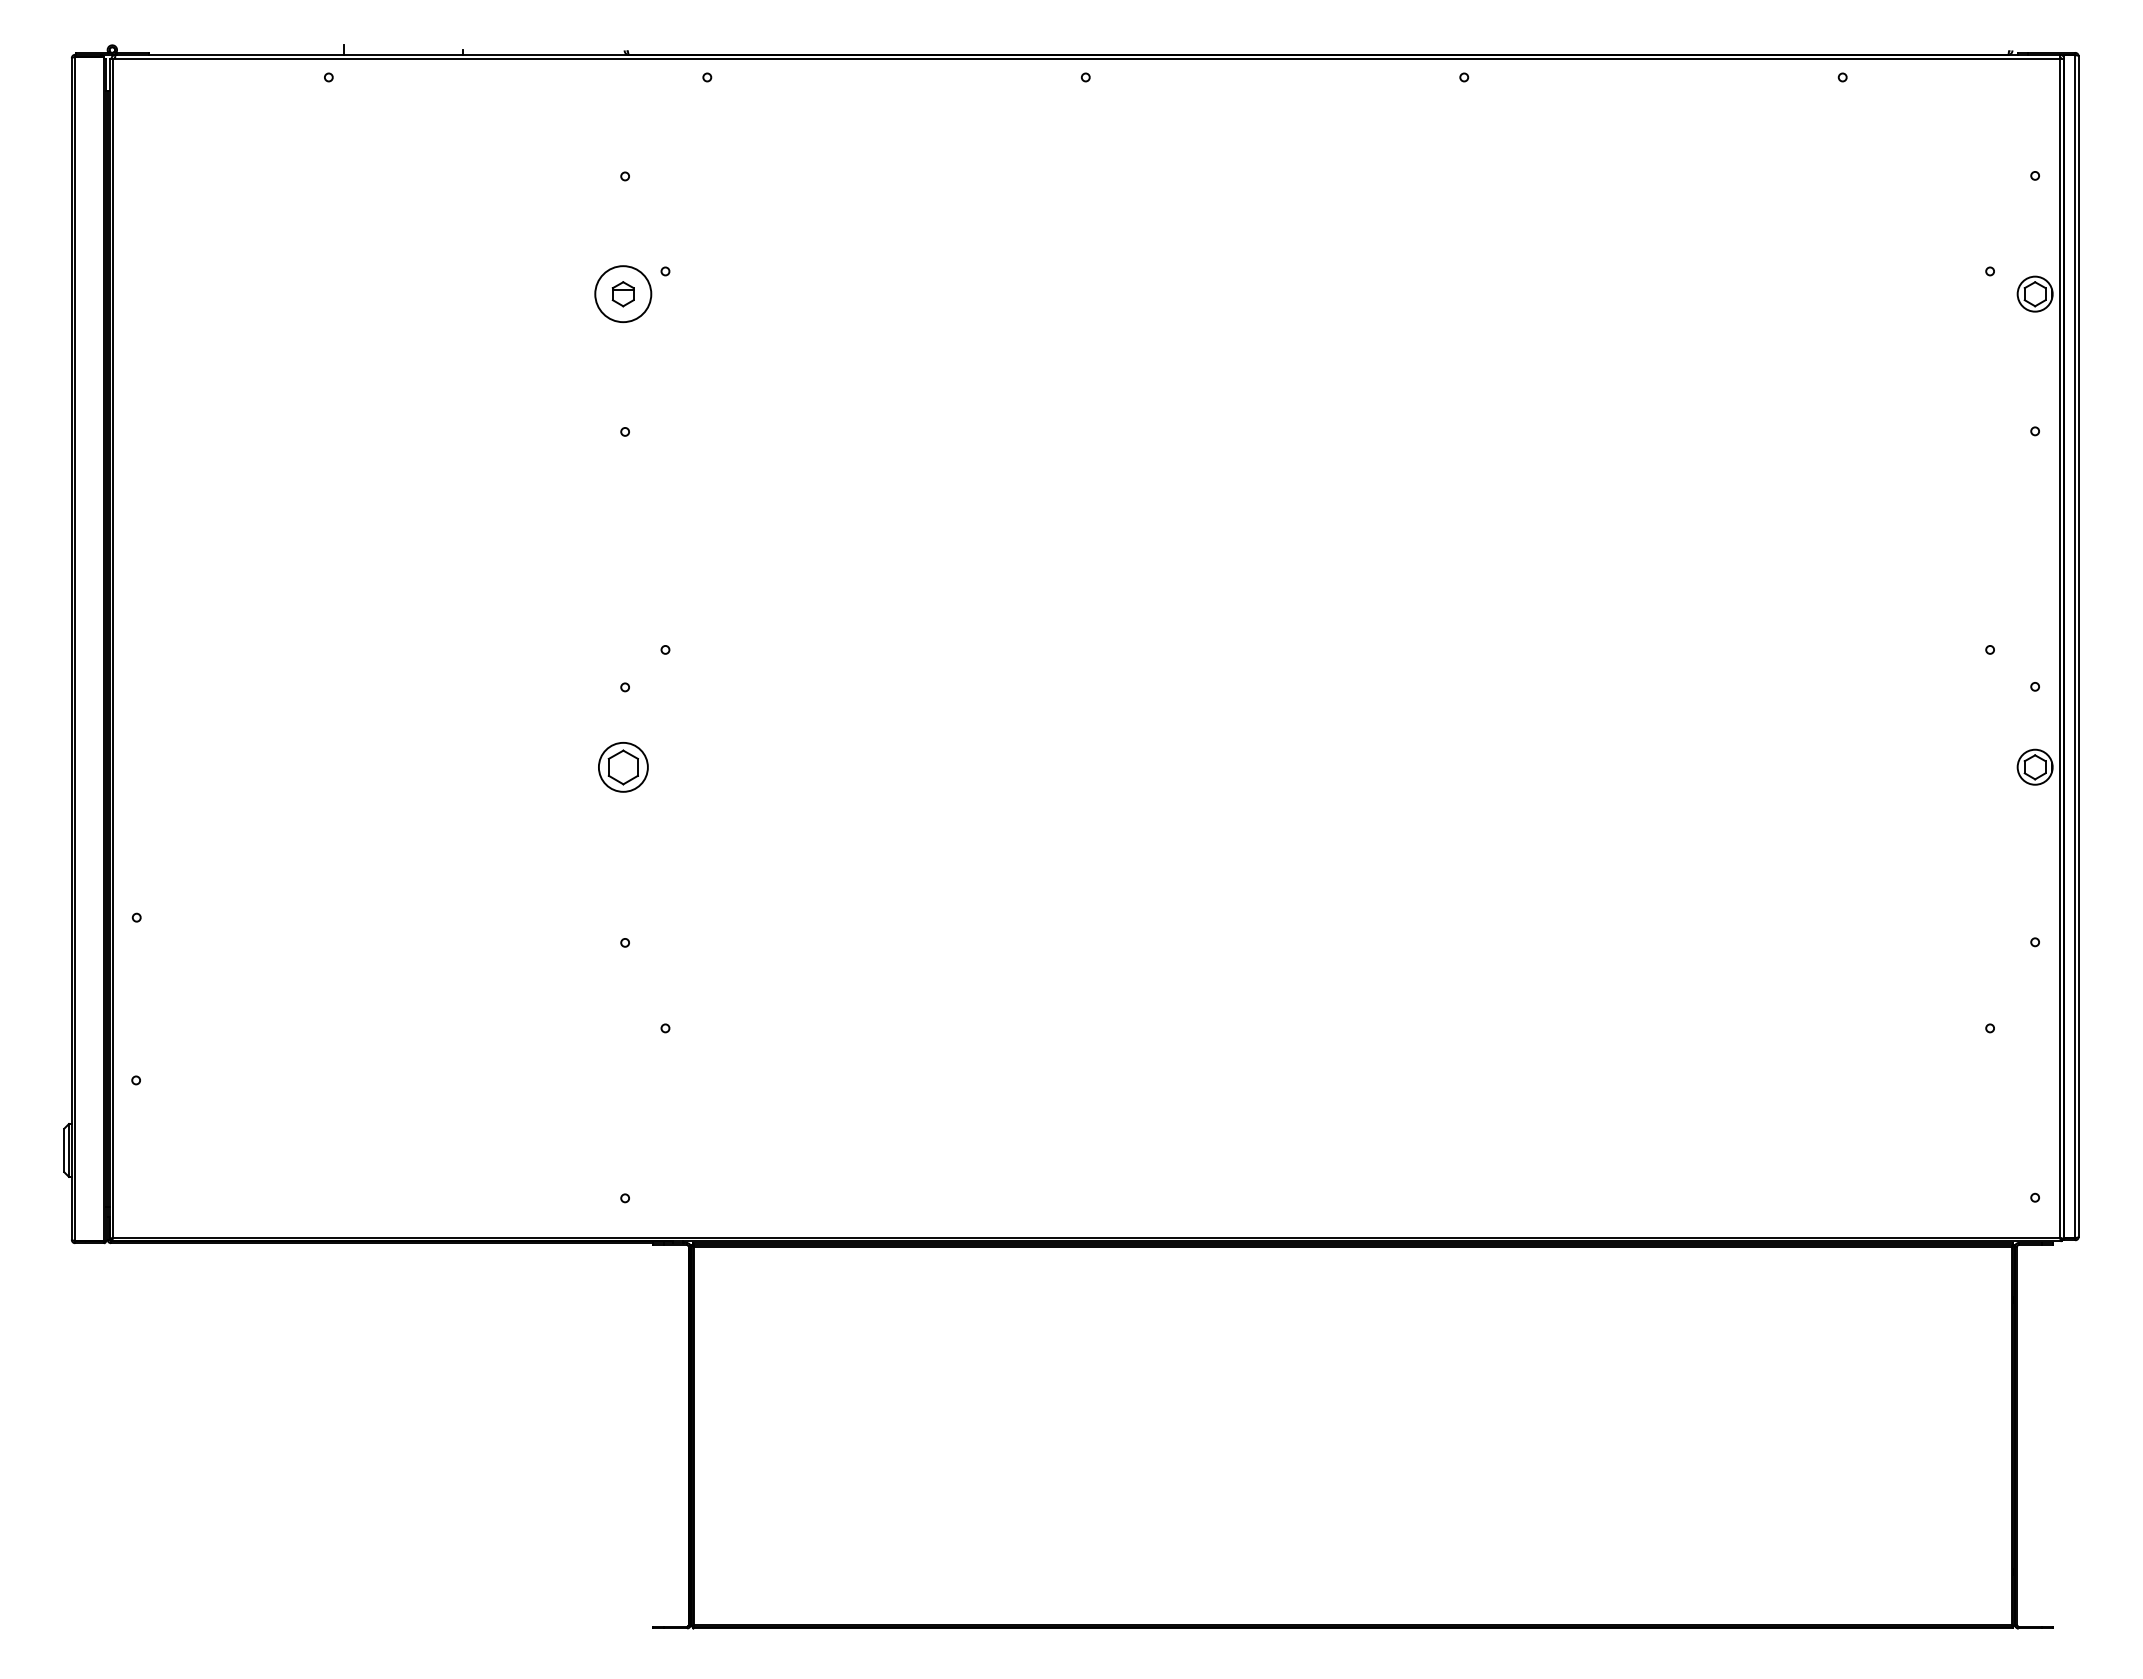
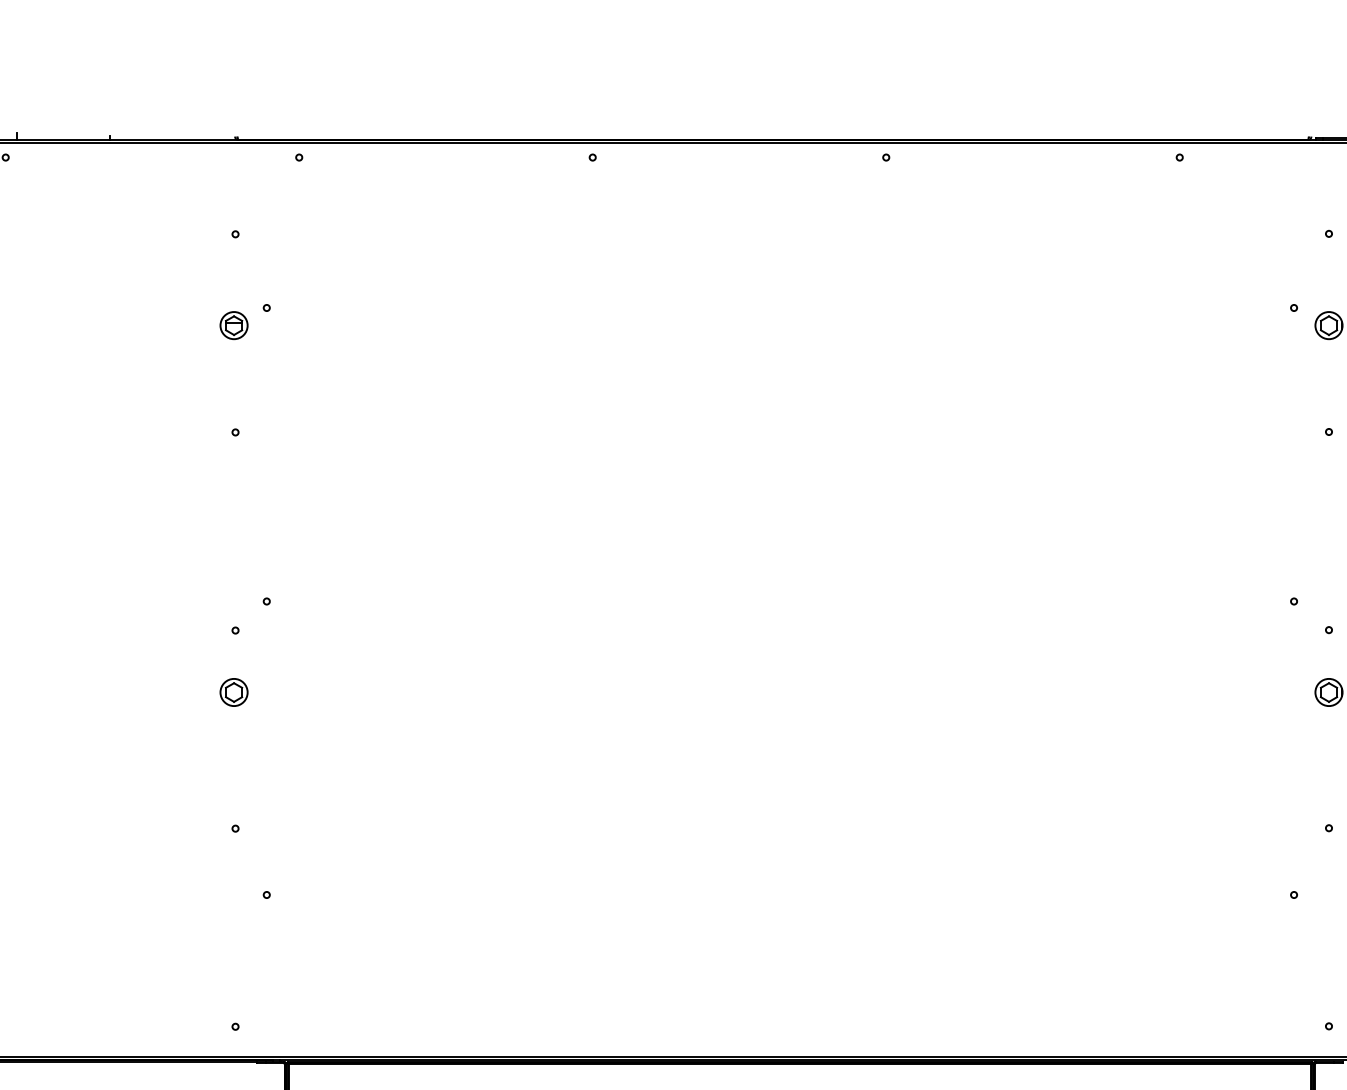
circle: (622, 293) -> (233, 325), size x0.62
part: (622, 766) -> (233, 691), size x0.71

